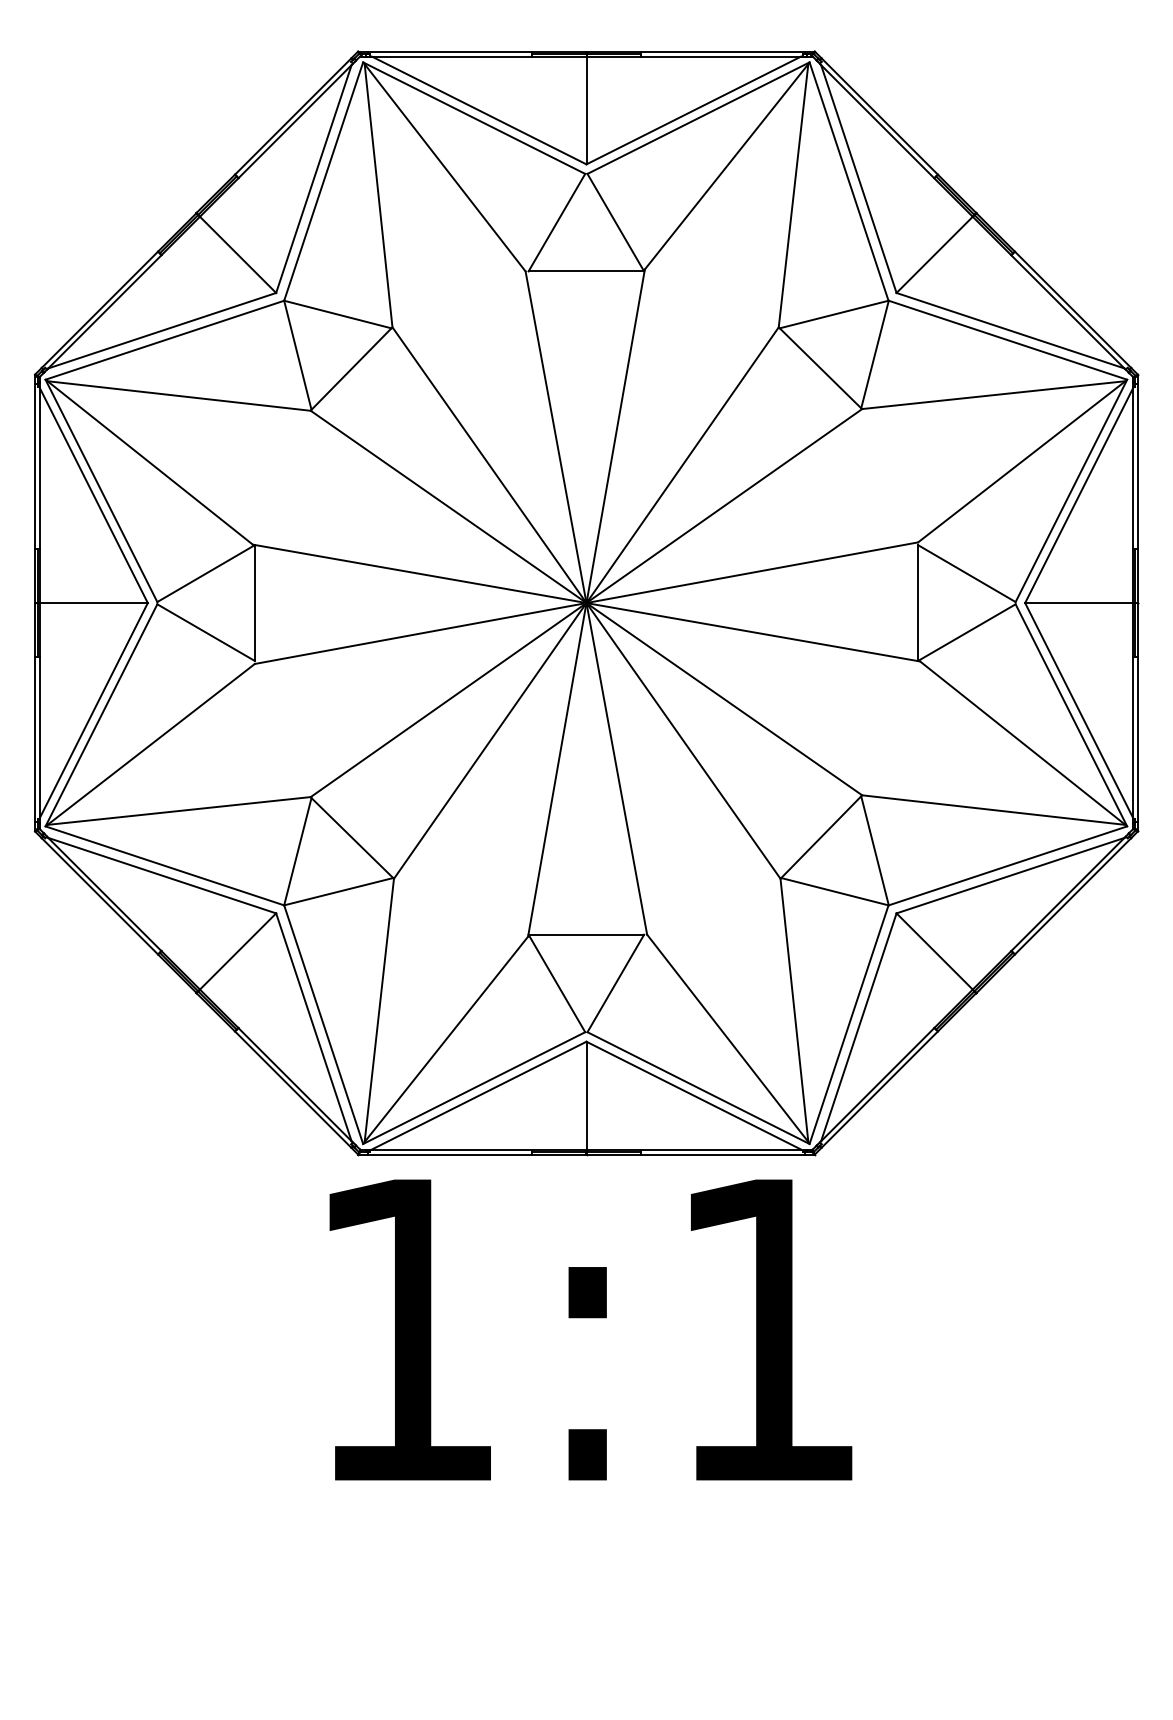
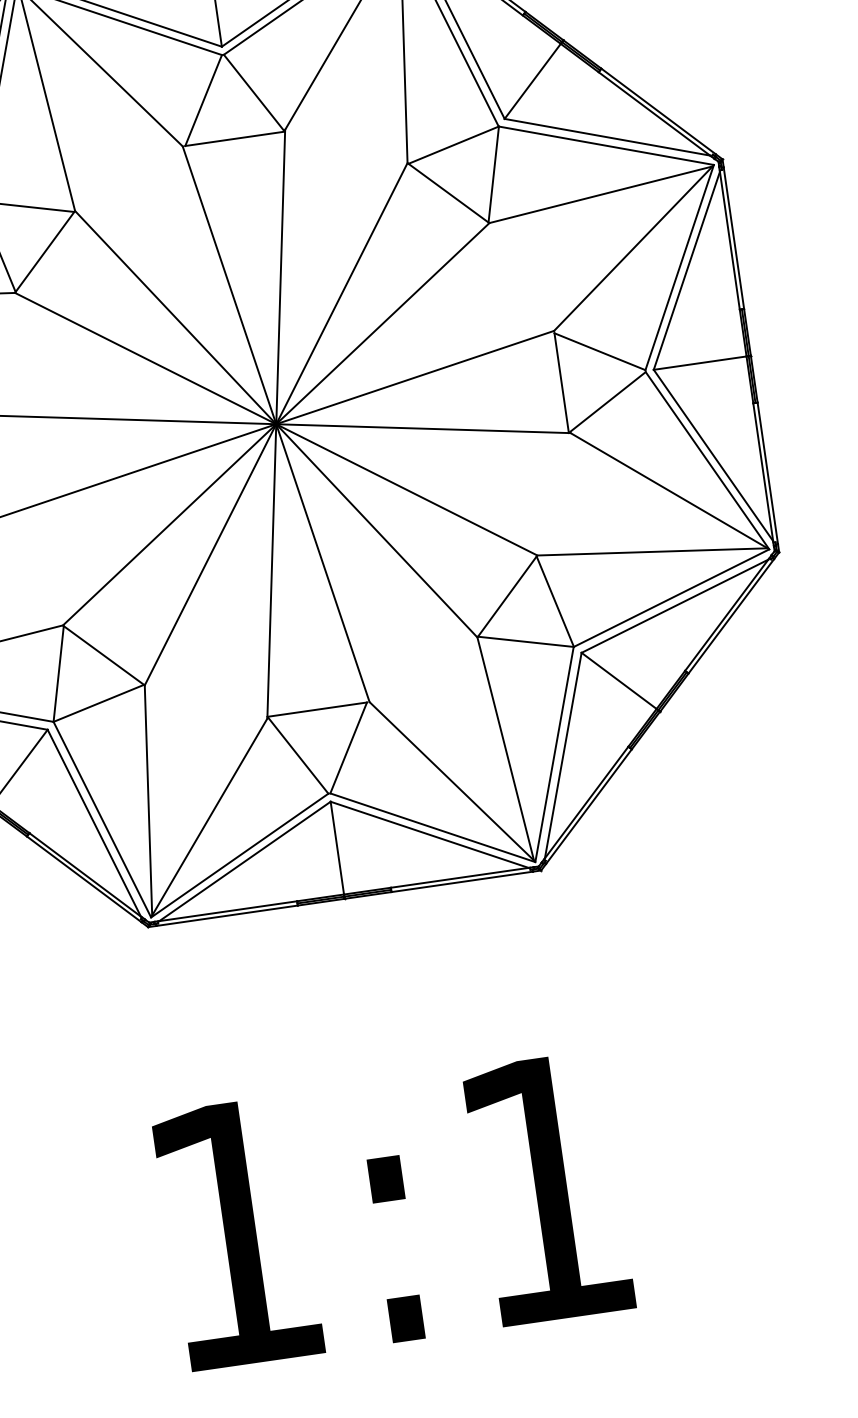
text: (590, 1329) -> (393, 1210), moved

